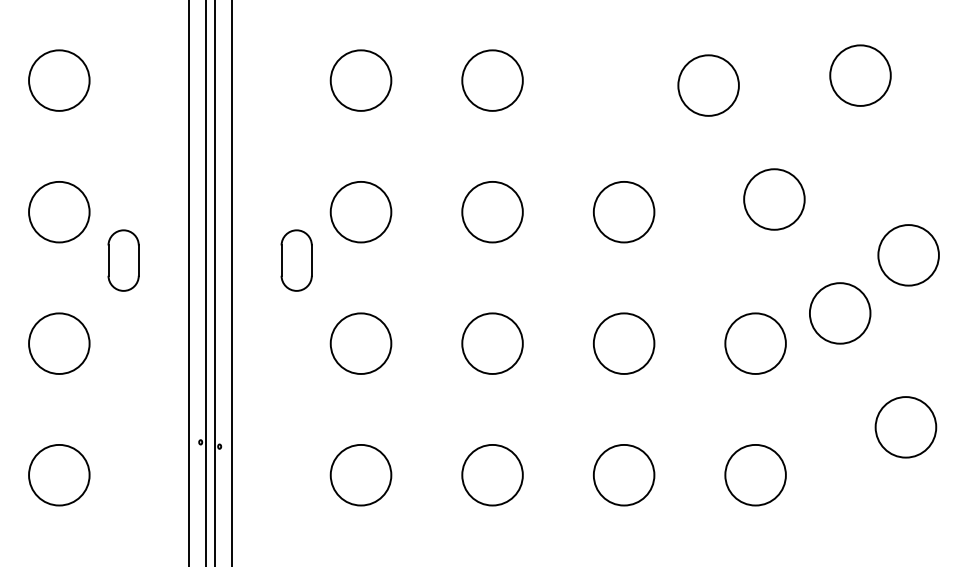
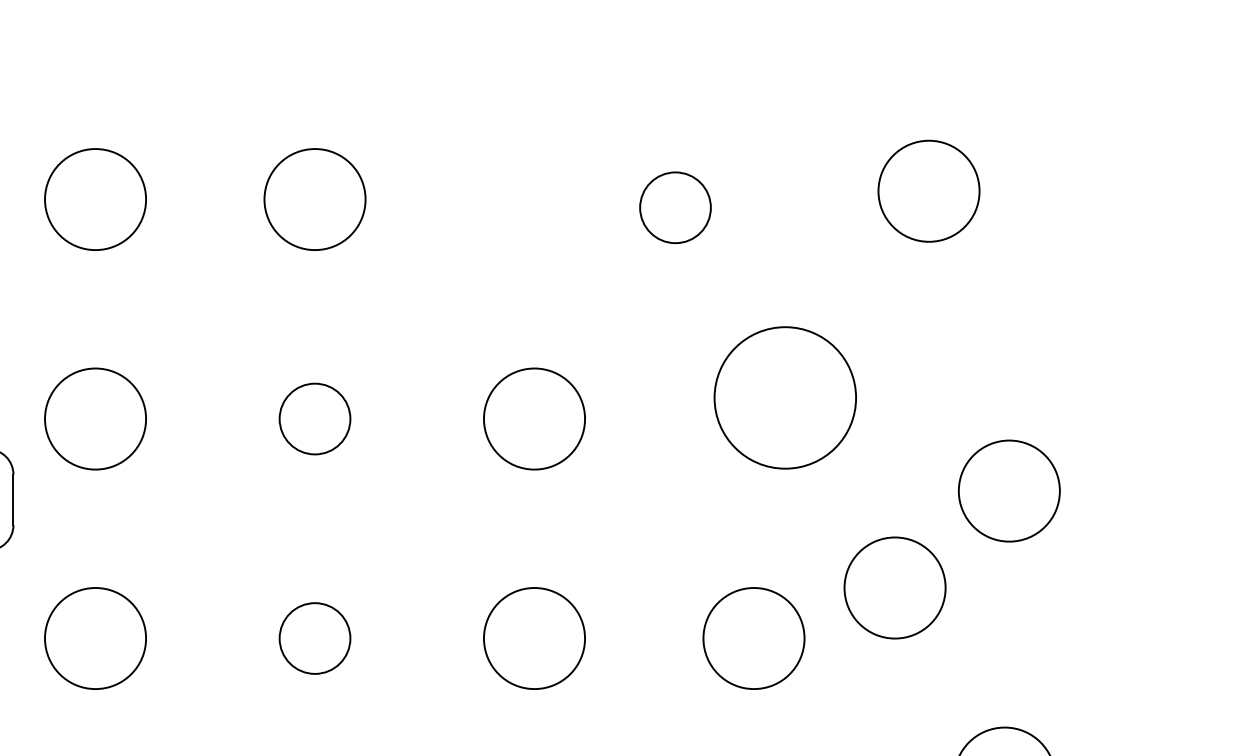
circle: (708, 85) -> (675, 207), size x0.7
circle: (774, 199) -> (785, 397), size x1.4
circle: (492, 211) -> (314, 417), size x0.7
circle: (492, 343) -> (314, 638), size x0.7

